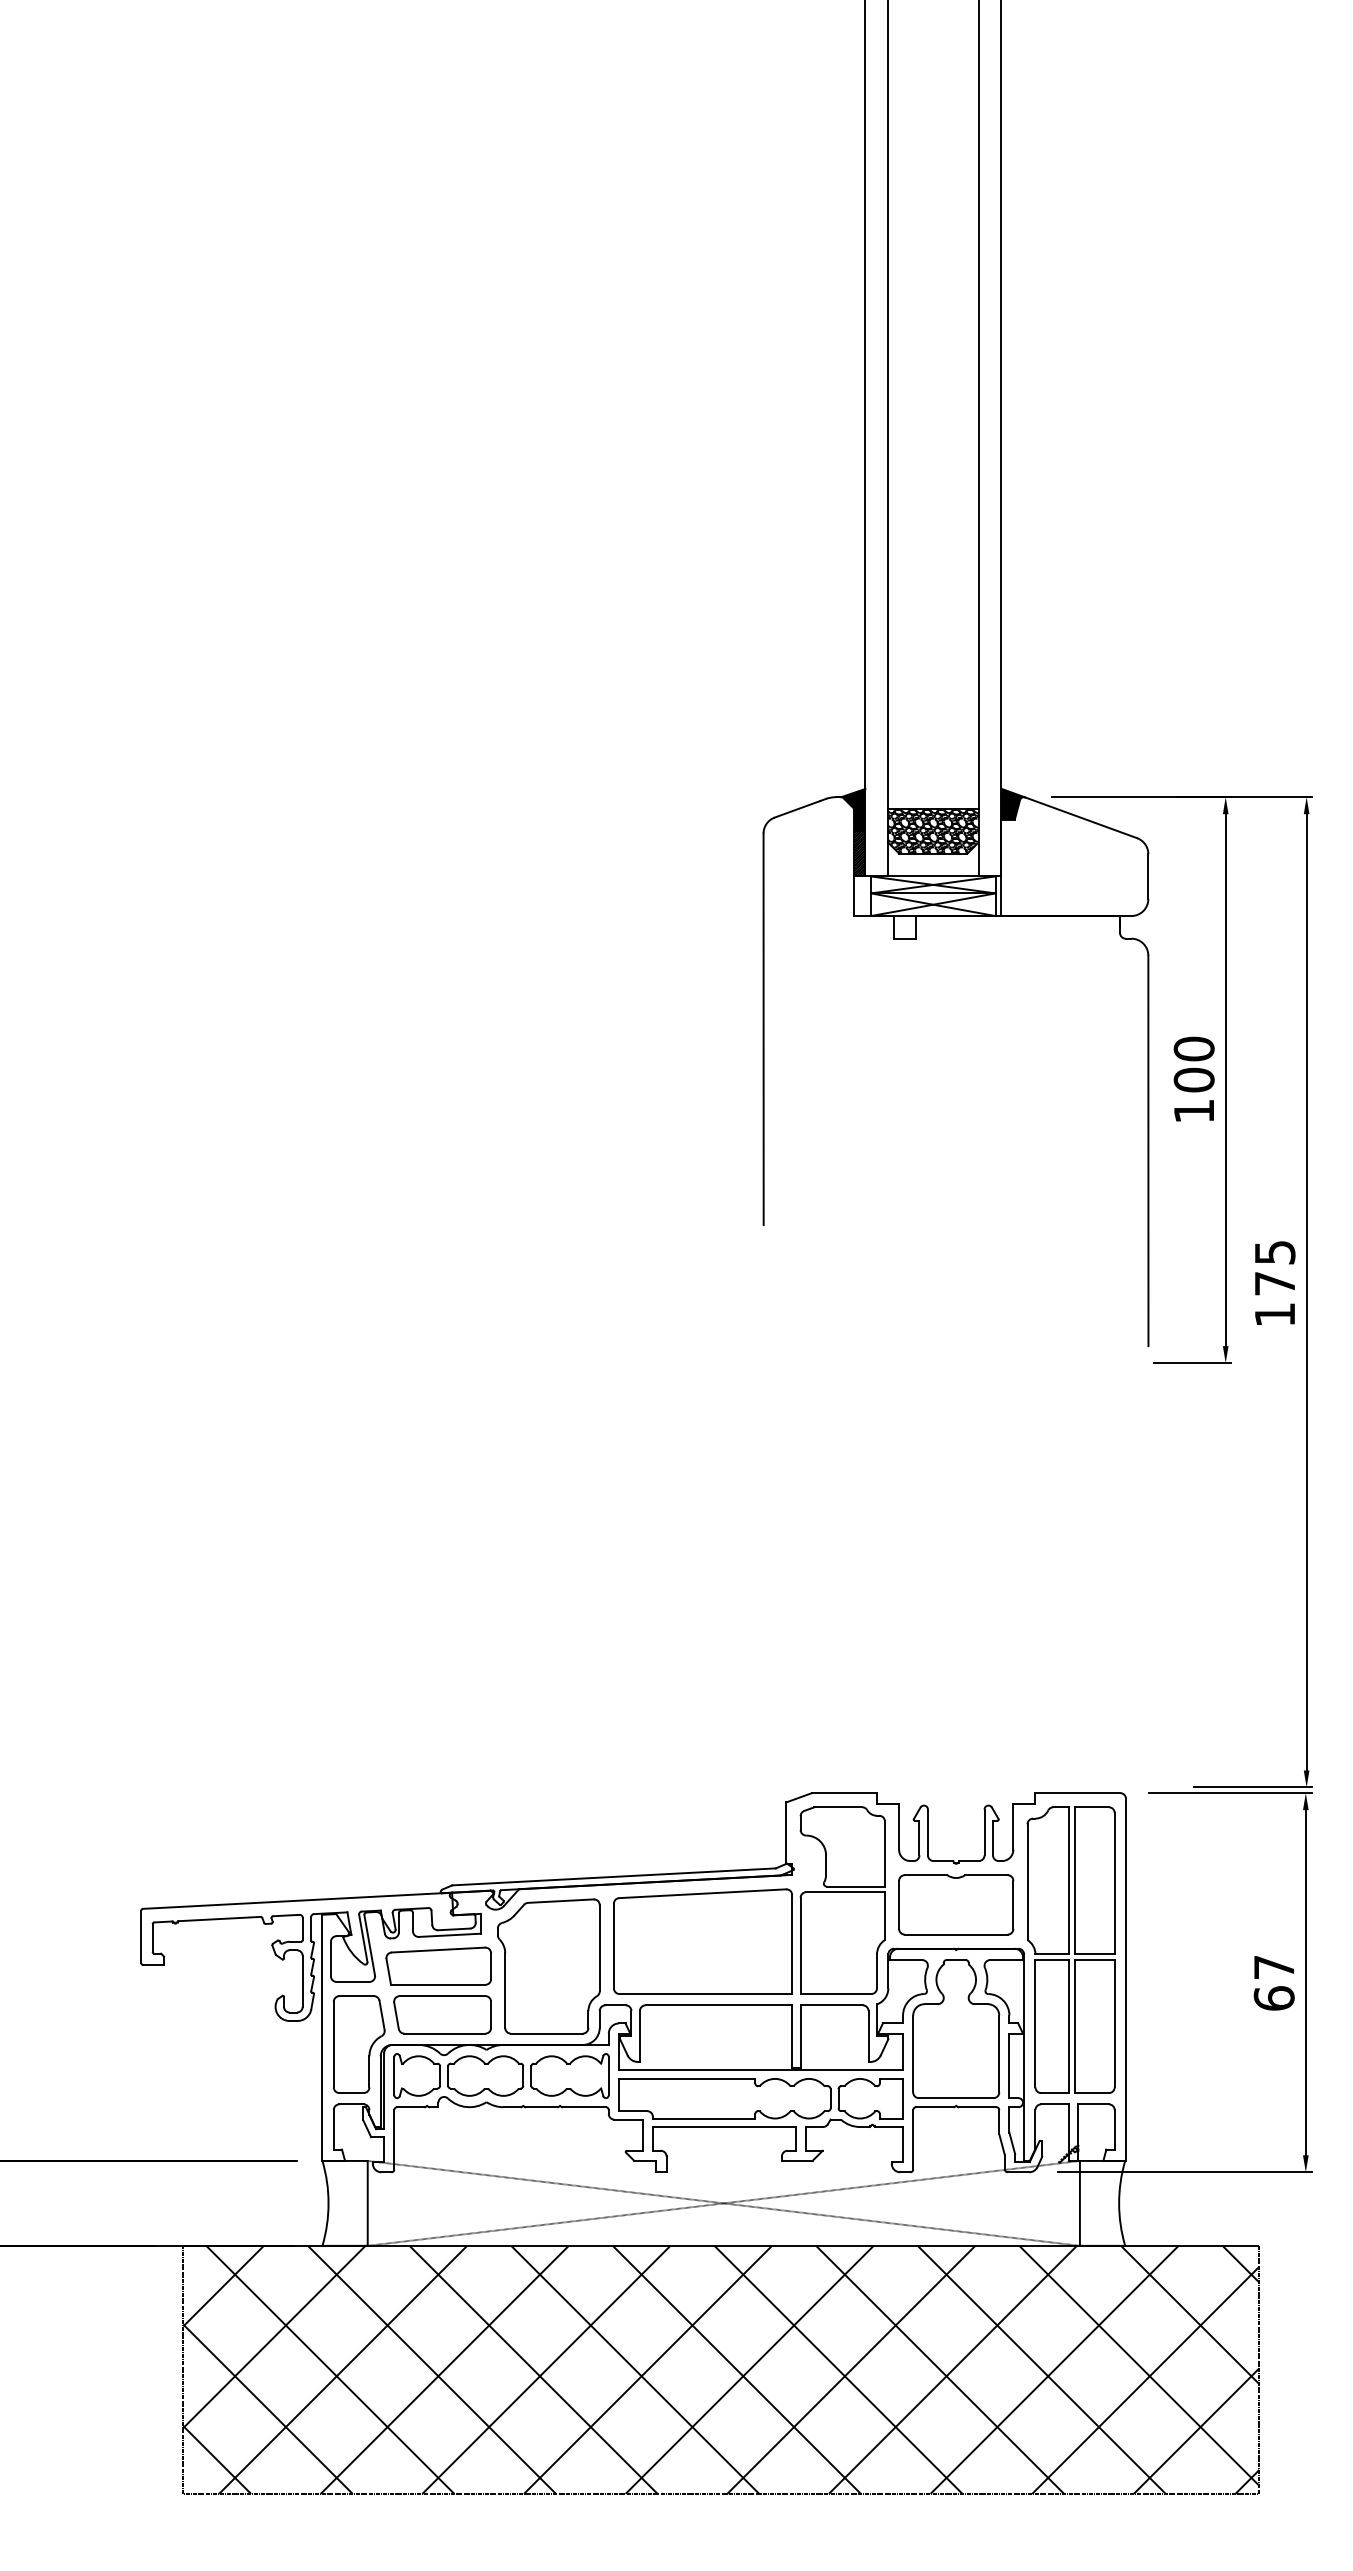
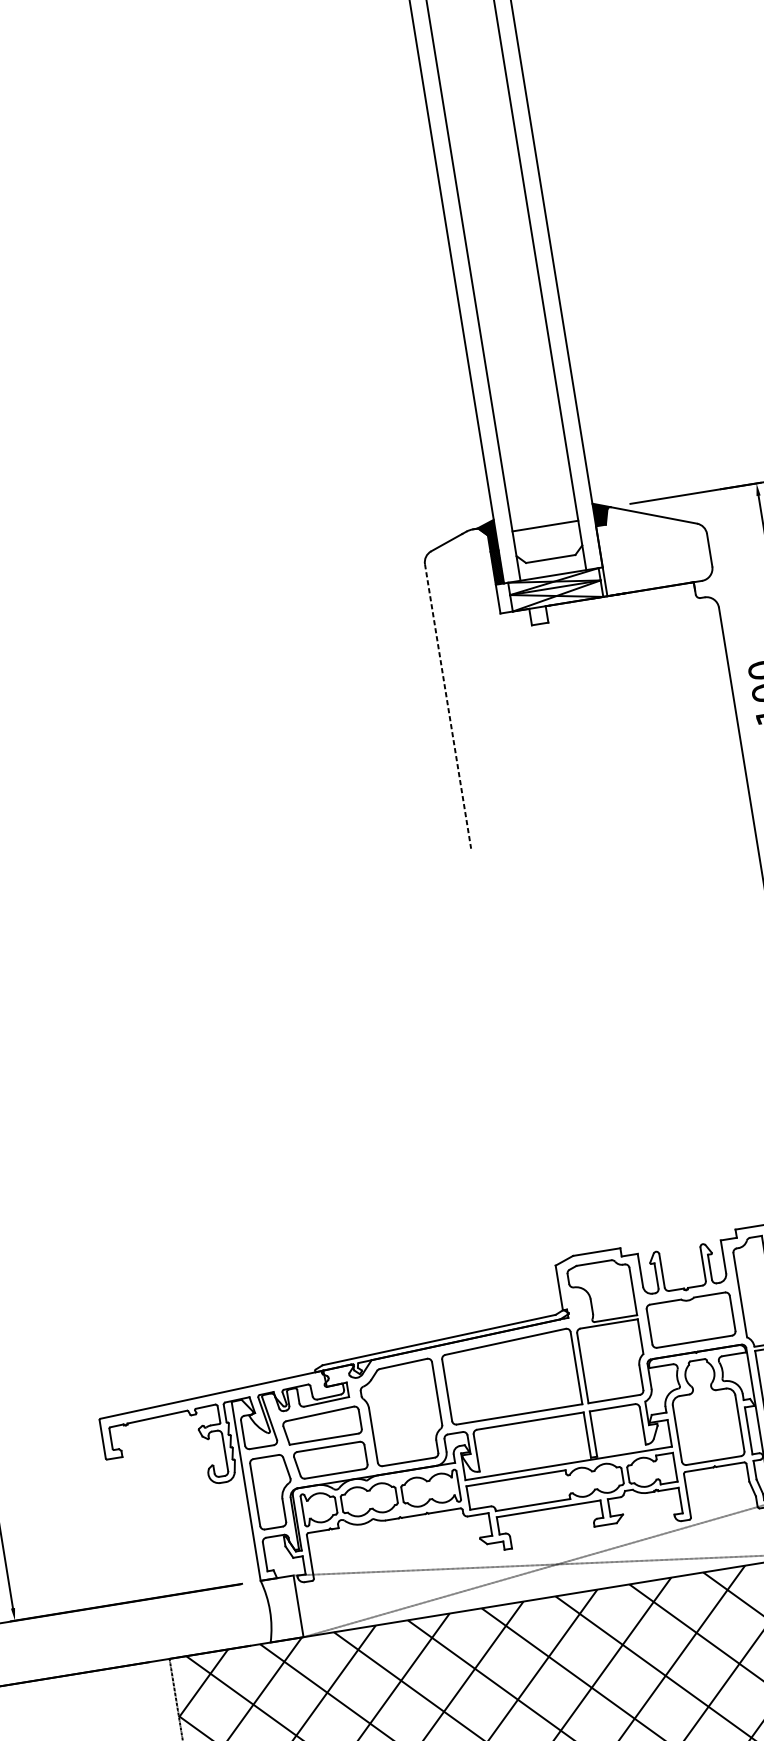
hatch: (933, 830) -> (548, 542), removed
line: (763, 1029) -> (448, 706), solid -> dashed

